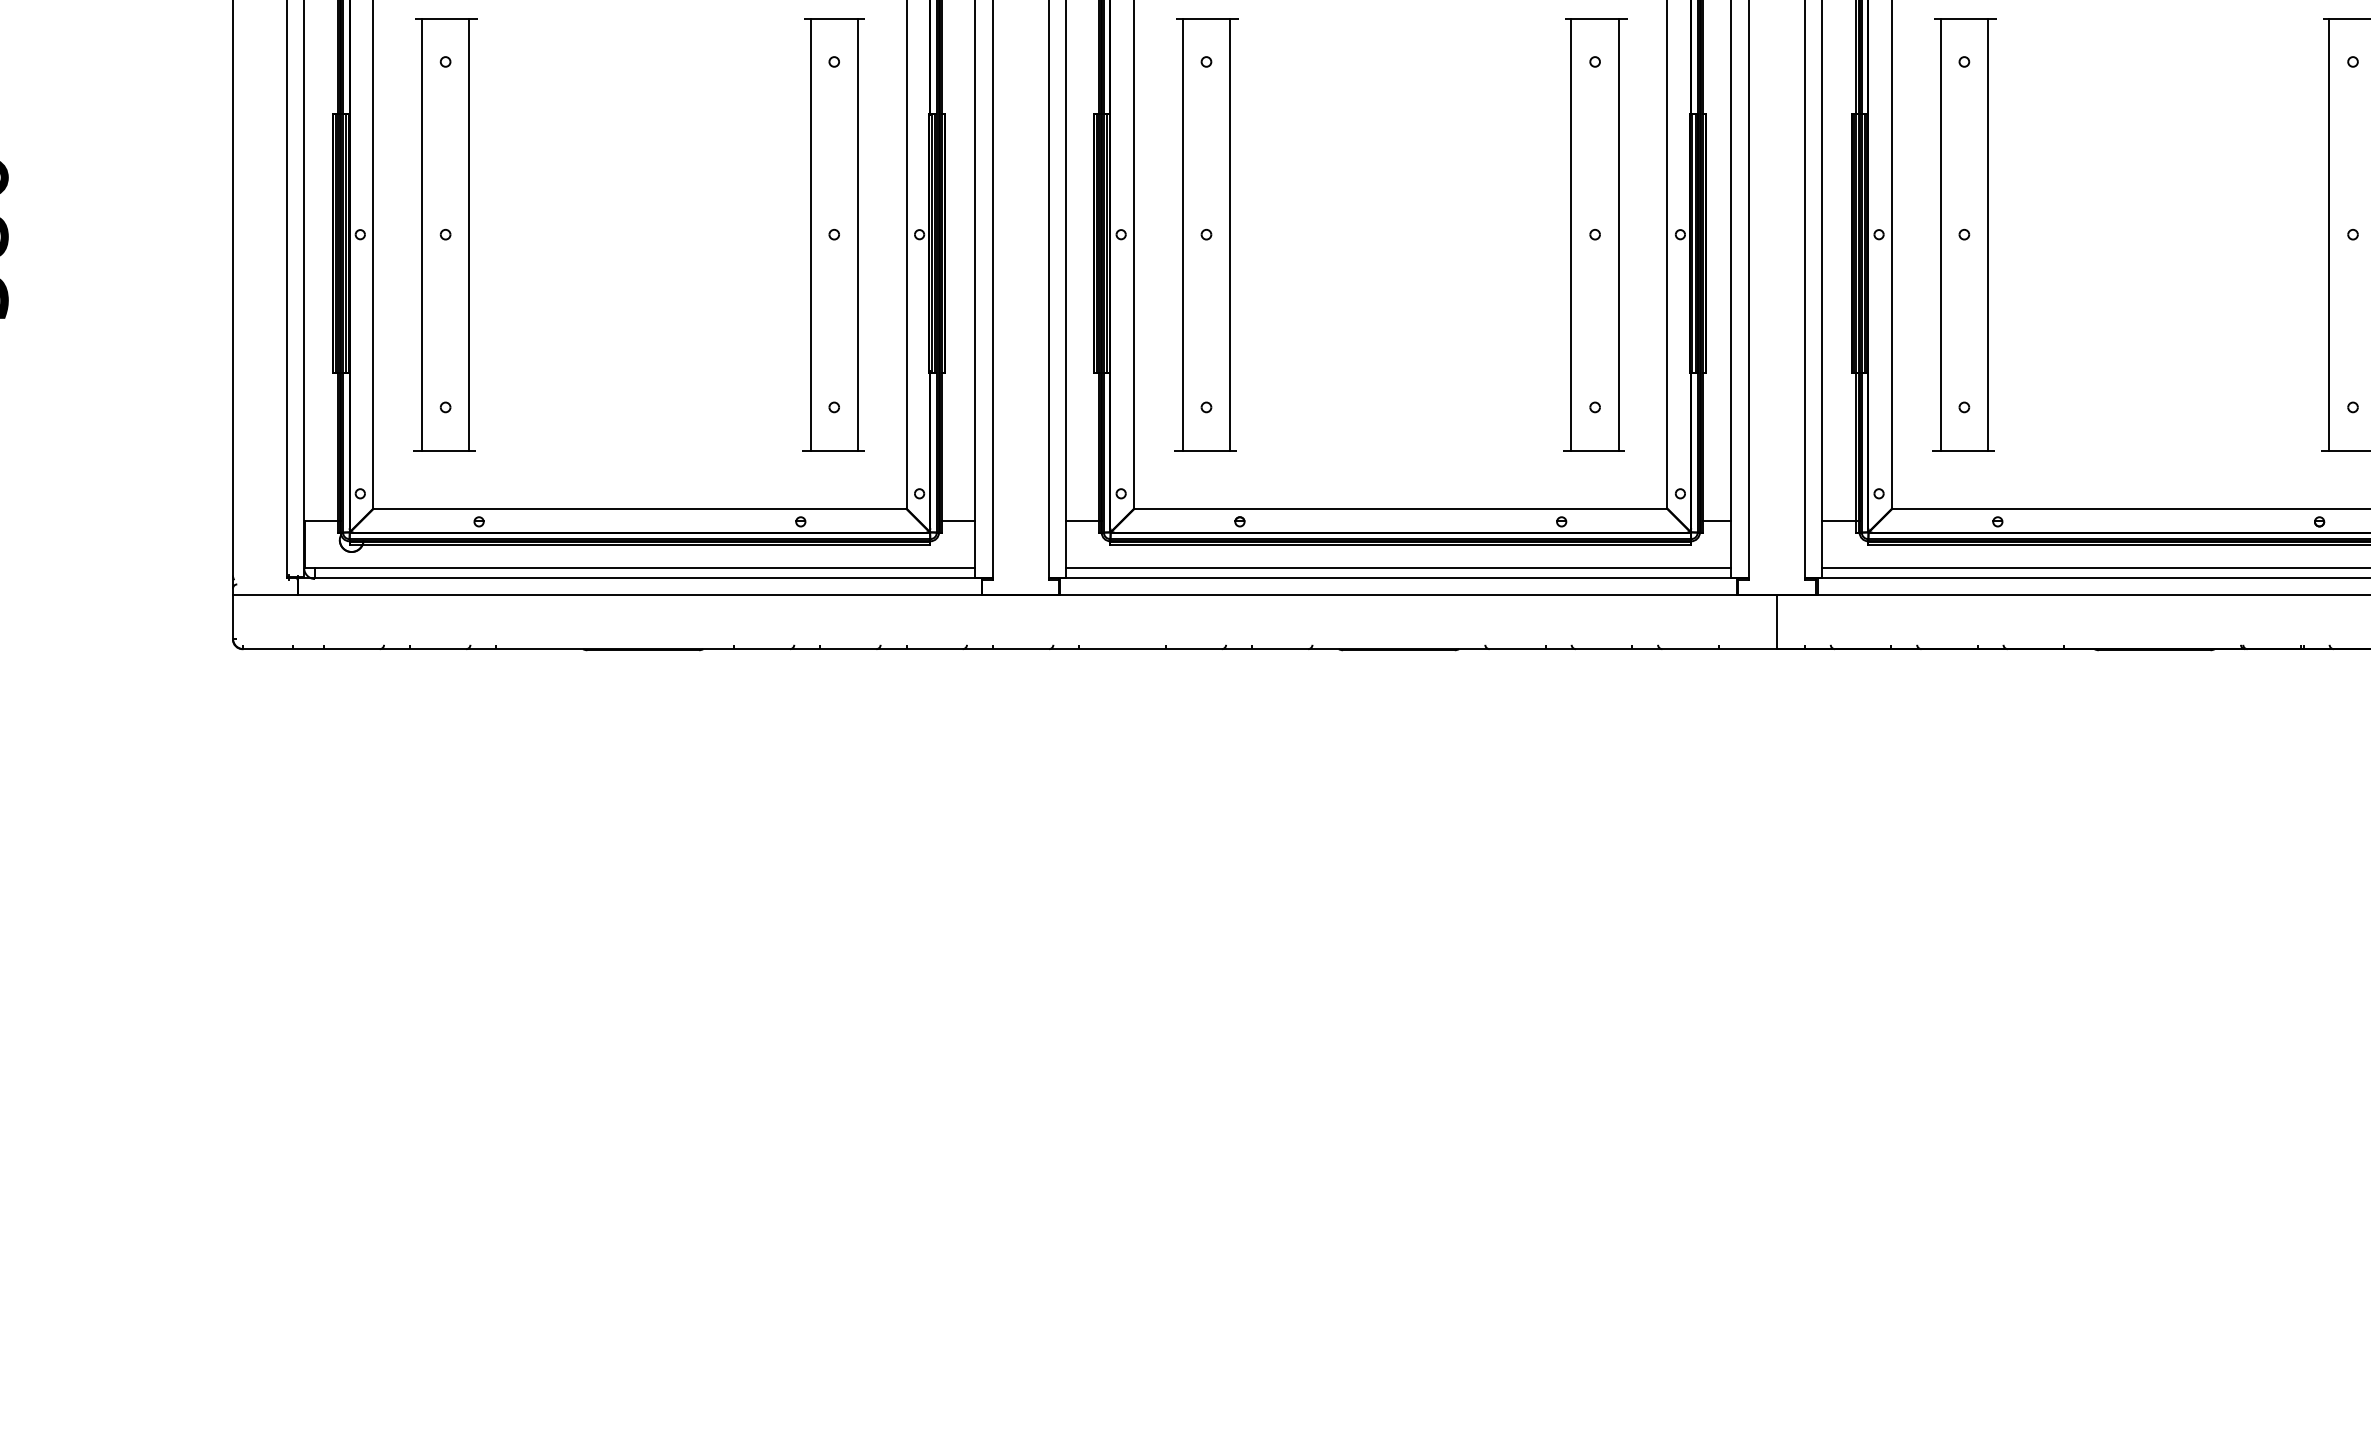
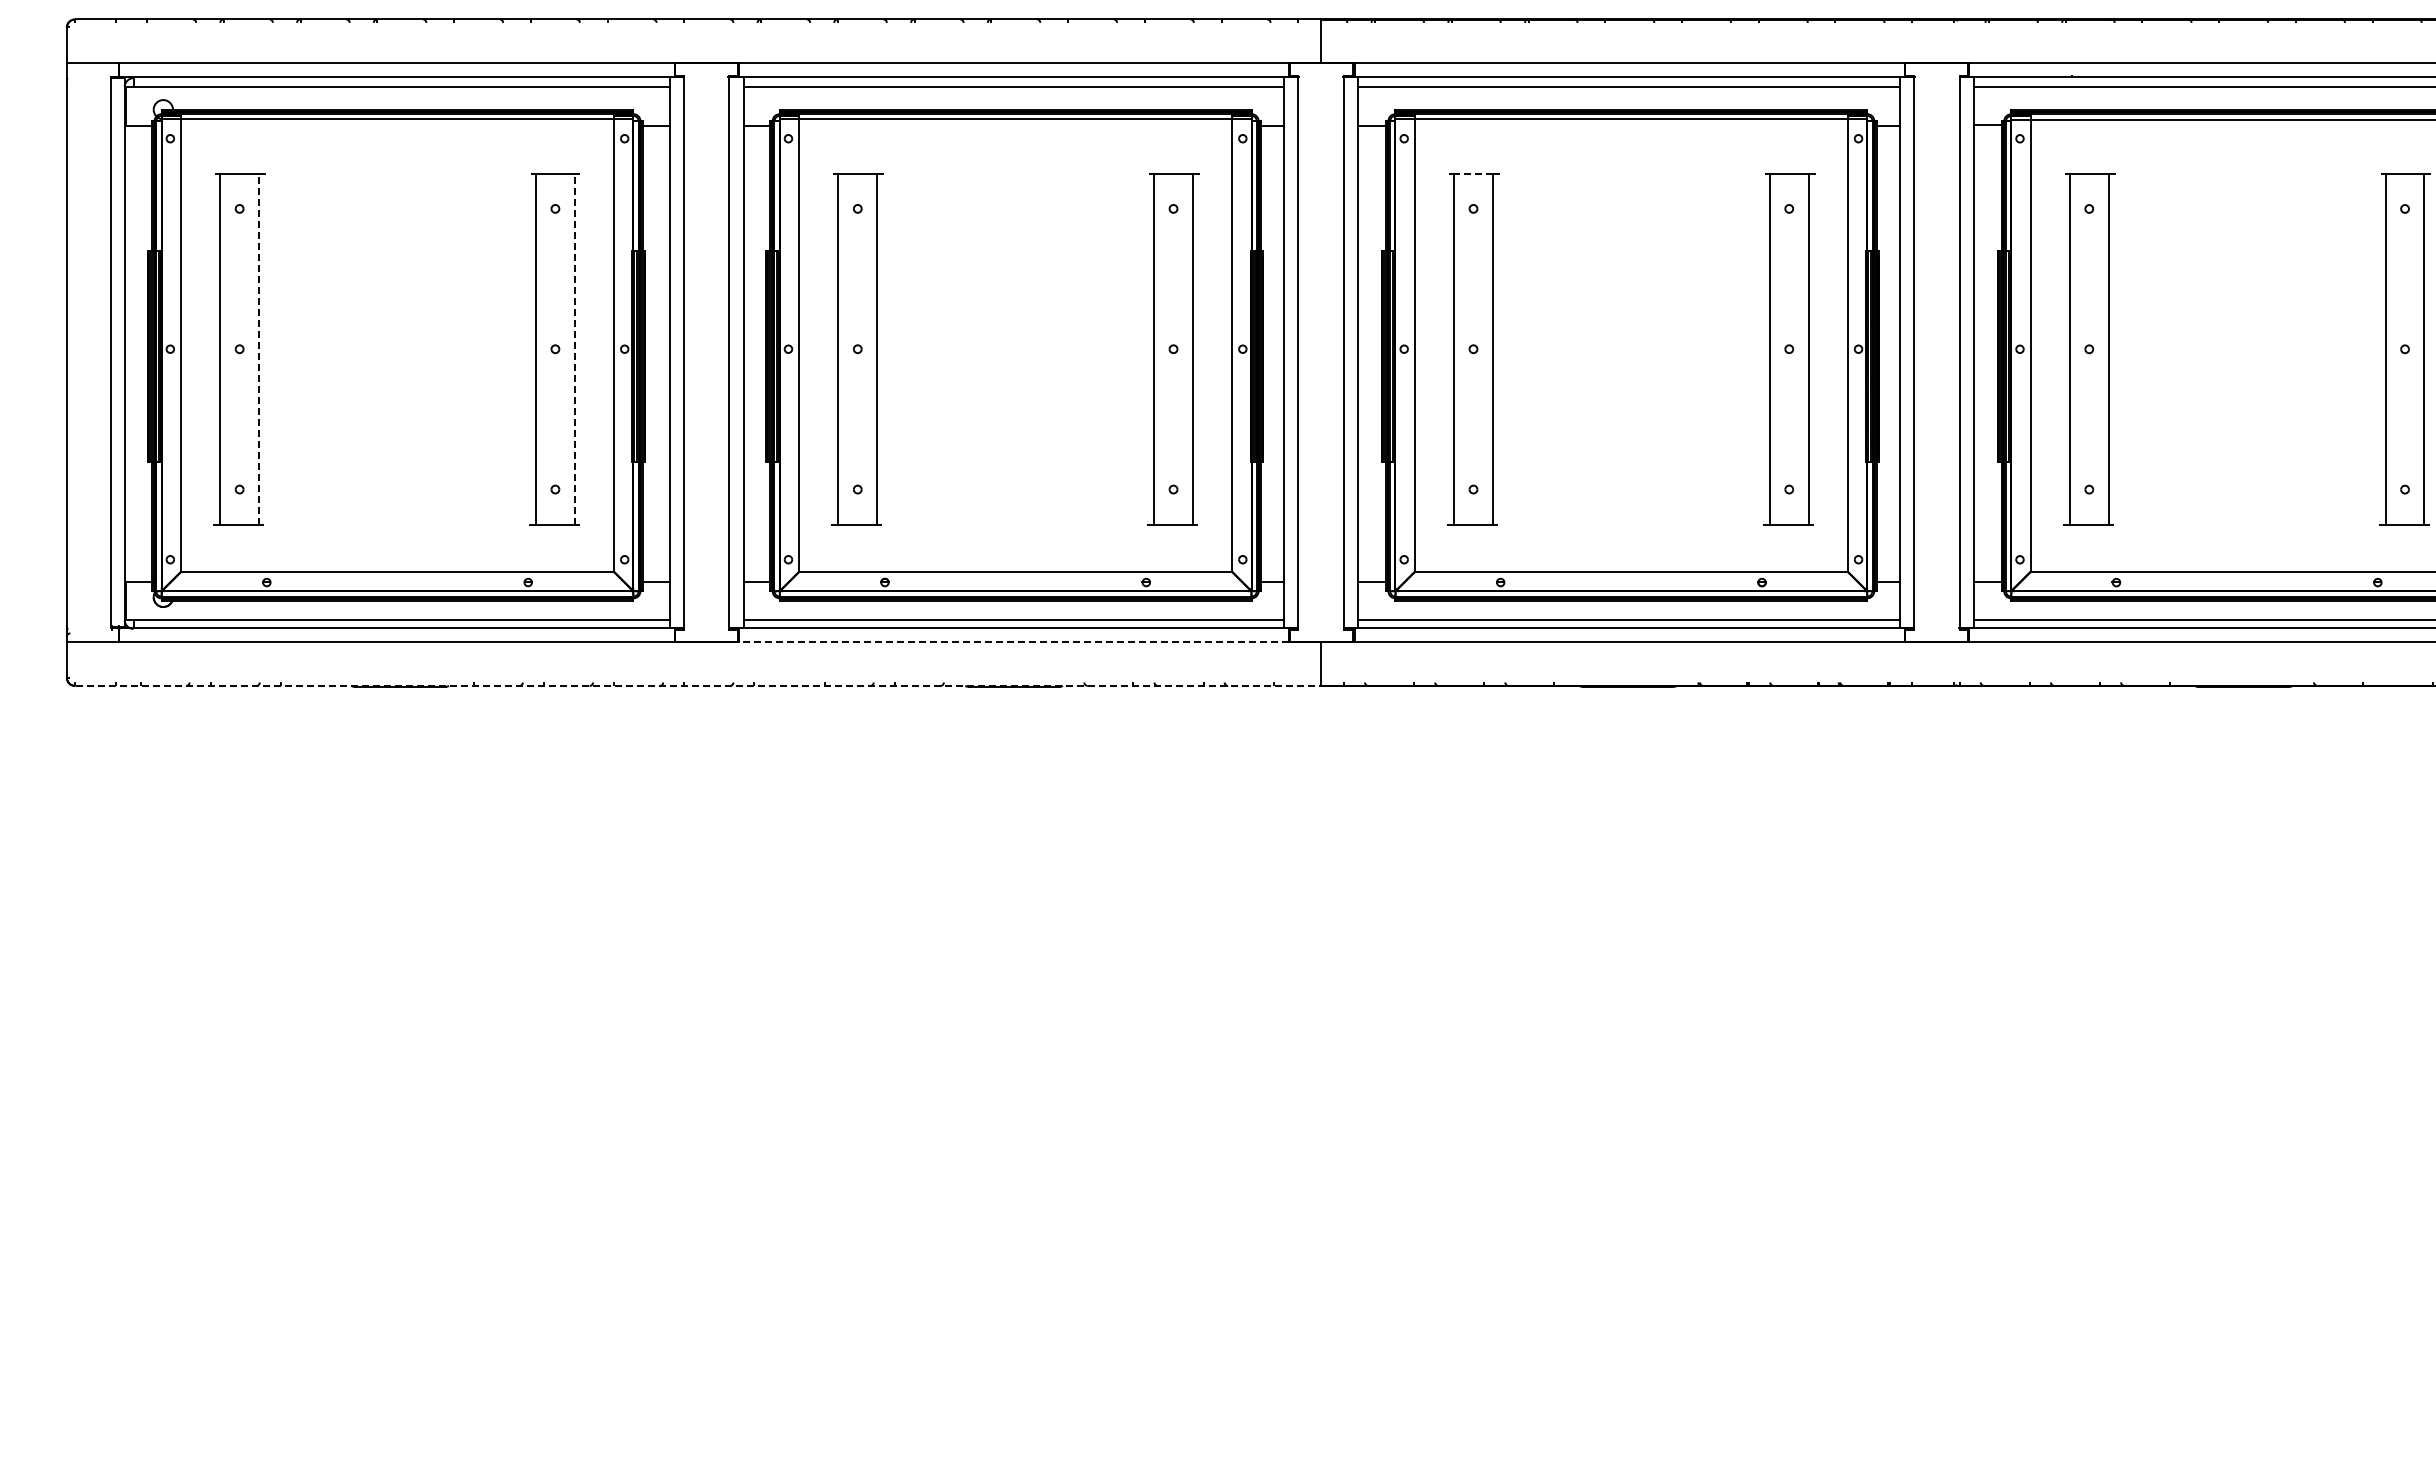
line: (1964, 18) -> (1473, 173), solid -> dashed
line: (468, 233) -> (258, 348), solid -> dashed
line: (857, 233) -> (574, 348), solid -> dashed
line: (1399, 595) -> (1014, 642), solid -> dashed
line: (1010, 648) -> (698, 685), solid -> dashed

